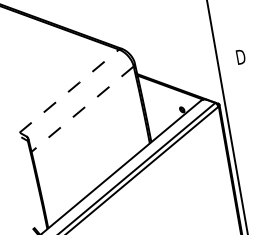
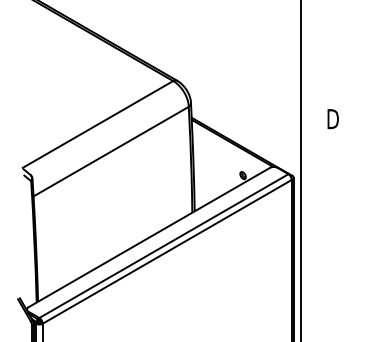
line: (69, 90) -> (98, 124), dashed -> solid
line: (82, 109) -> (111, 151), dashed -> solid

